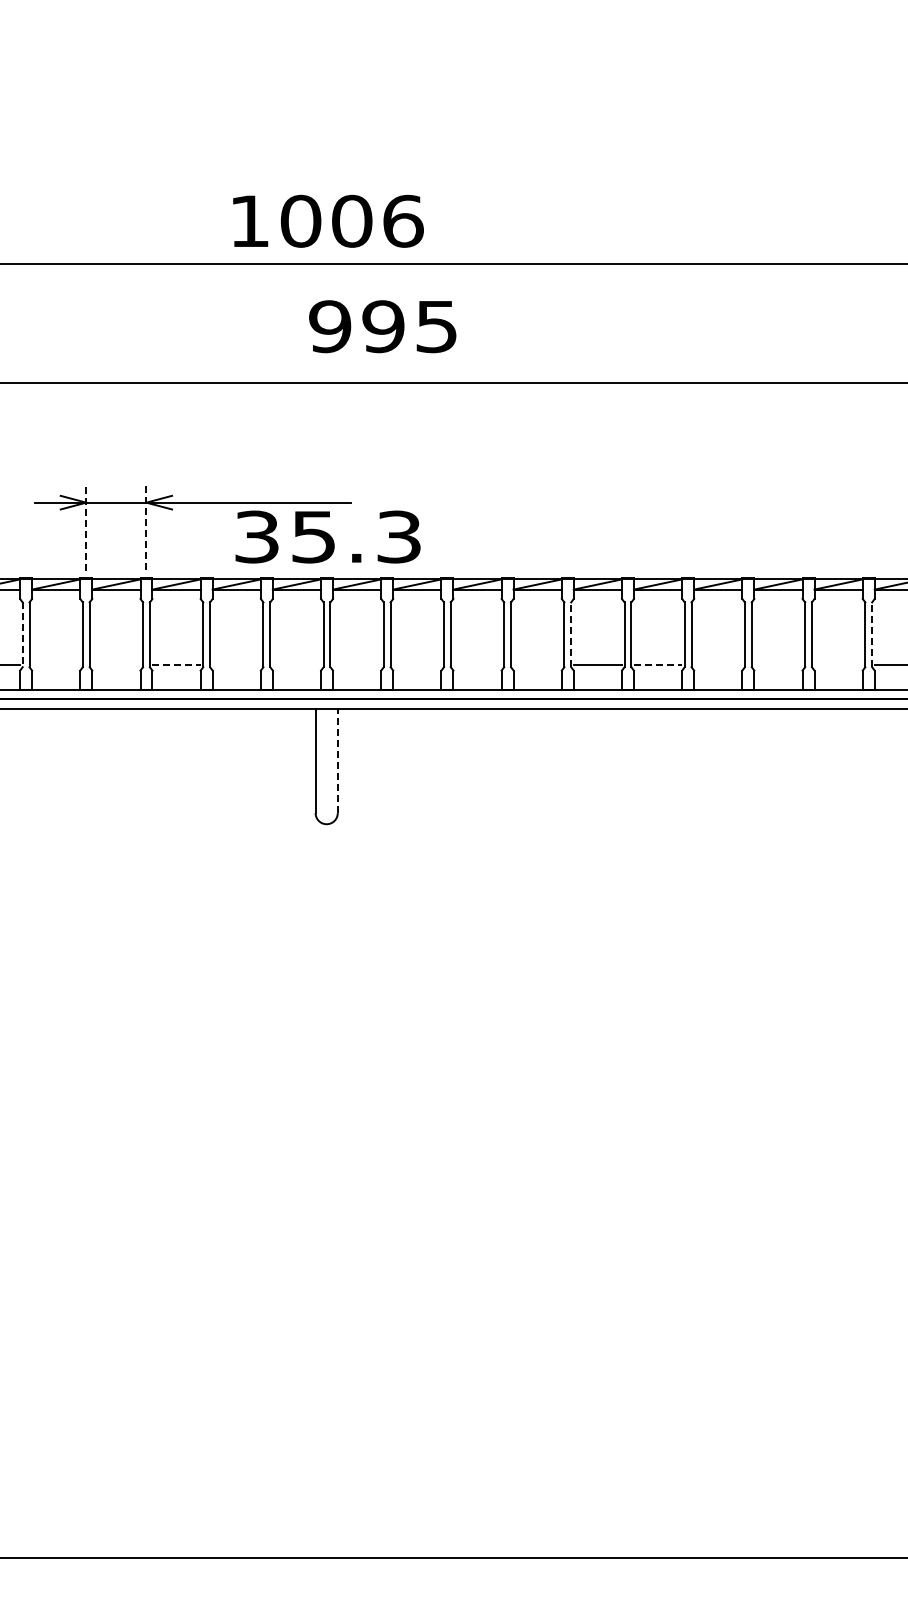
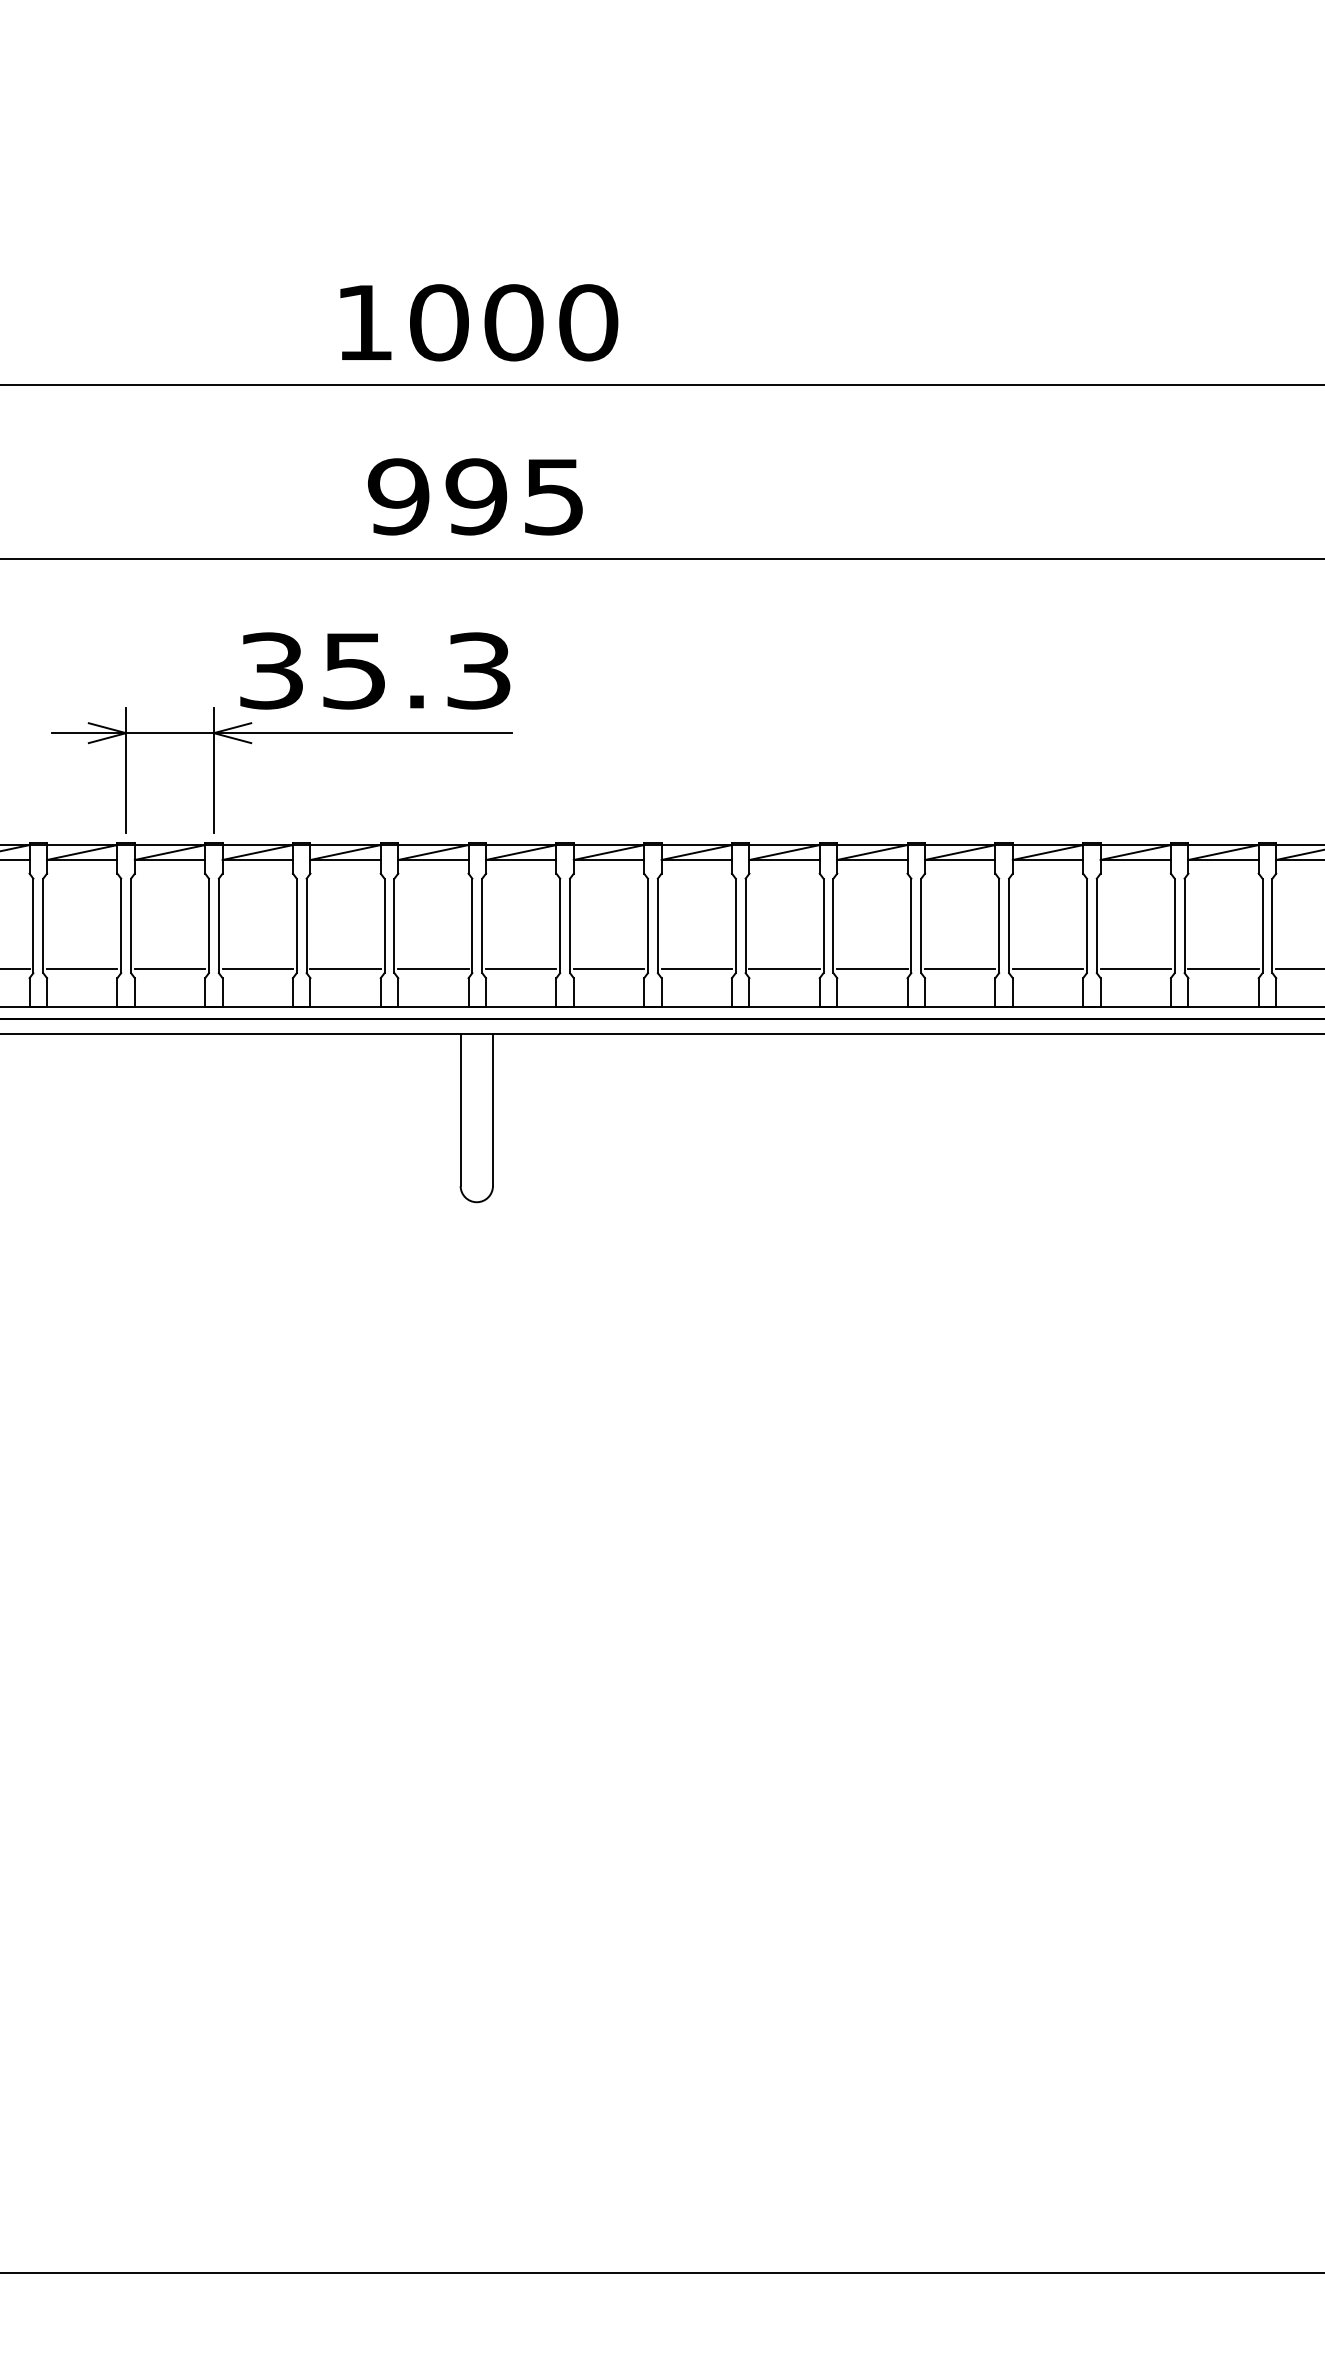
text: (403, 220) -> (588, 321), 1006 -> 1000
text: (382, 326) -> (475, 496), moved
line: (86, 528) -> (126, 770), dashed -> solid
line: (146, 528) -> (213, 770), dashed -> solid
text: (327, 536) -> (374, 670), moved
line: (571, 634) -> (833, 925), dashed -> solid
line: (872, 634) -> (1272, 925), dashed -> solid
line: (22, 635) -> (33, 926), dashed -> solid
line: (56, 664) -> (82, 969), added
line: (116, 664) -> (170, 969), added
line: (177, 664) -> (259, 969), dashed -> solid
line: (236, 664) -> (345, 969), added
line: (296, 664) -> (432, 969), added
line: (357, 664) -> (521, 969), added
line: (417, 664) -> (609, 969), added
line: (477, 664) -> (696, 969), added
line: (537, 664) -> (784, 969), added
line: (658, 664) -> (960, 969), dashed -> solid
line: (718, 664) -> (1048, 969), added
line: (778, 664) -> (1135, 969), added
line: (838, 664) -> (1223, 969), added
line: (337, 760) -> (492, 1109), dashed -> solid

